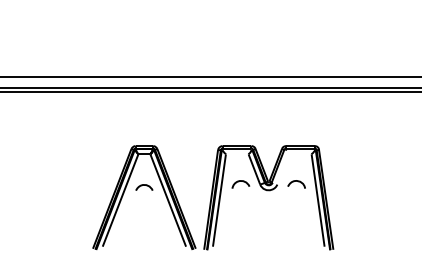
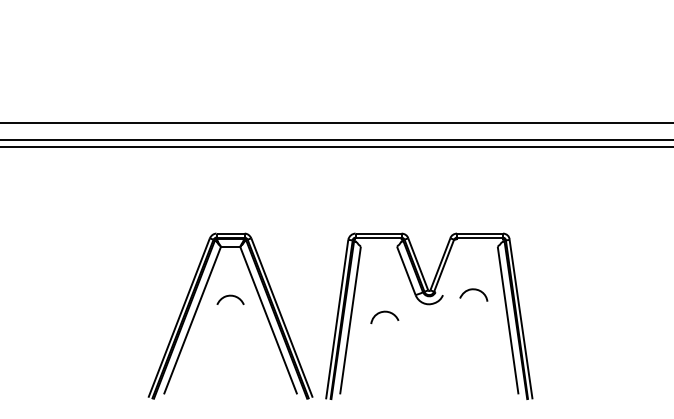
curve: (238, 182) -> (380, 314), moved

